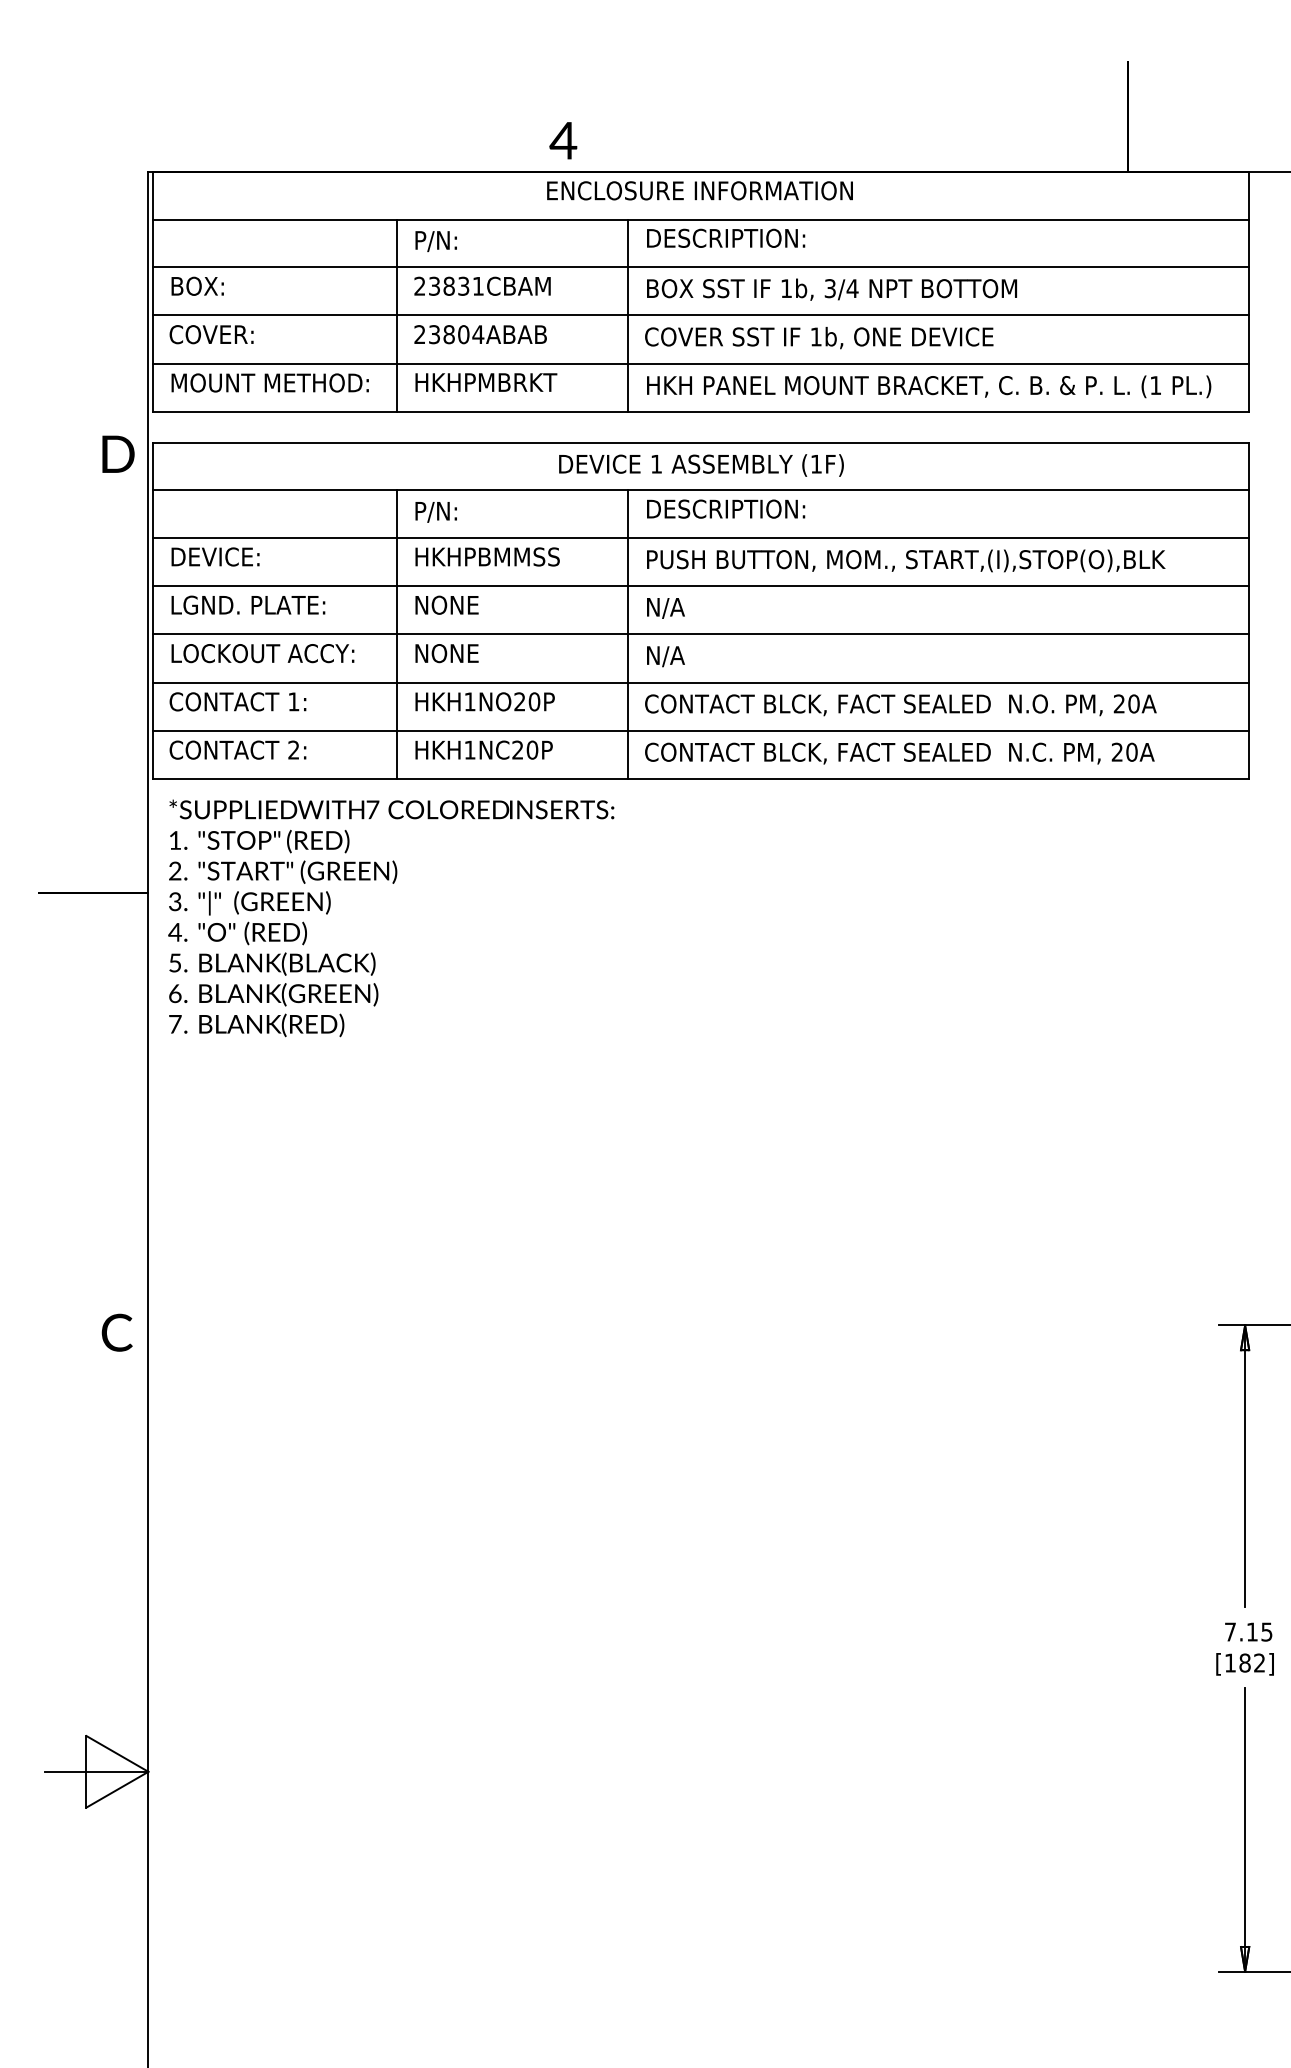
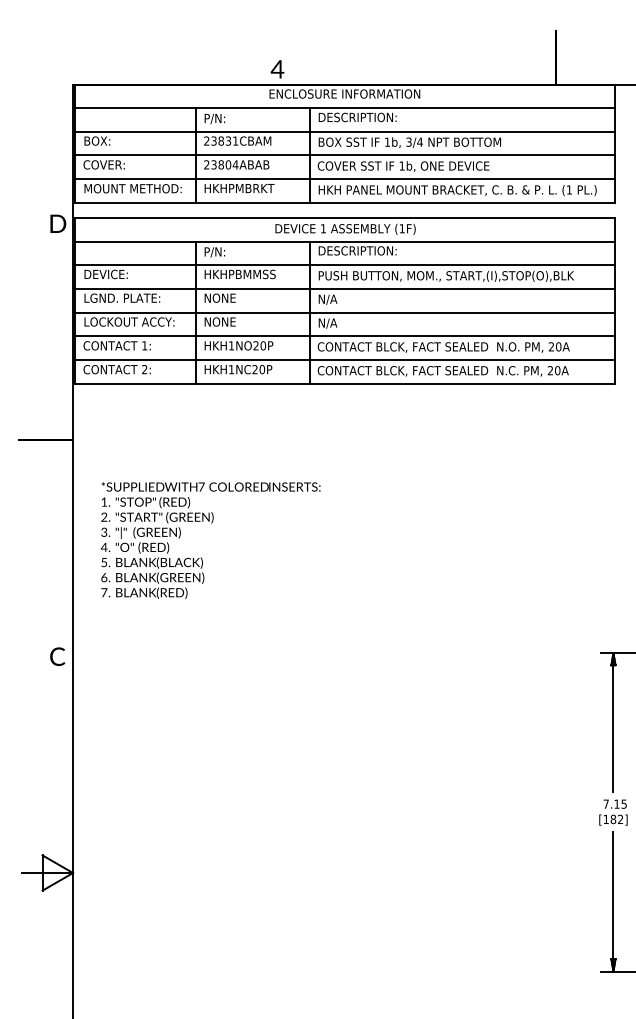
text: (390, 918) -> (210, 540), moved

